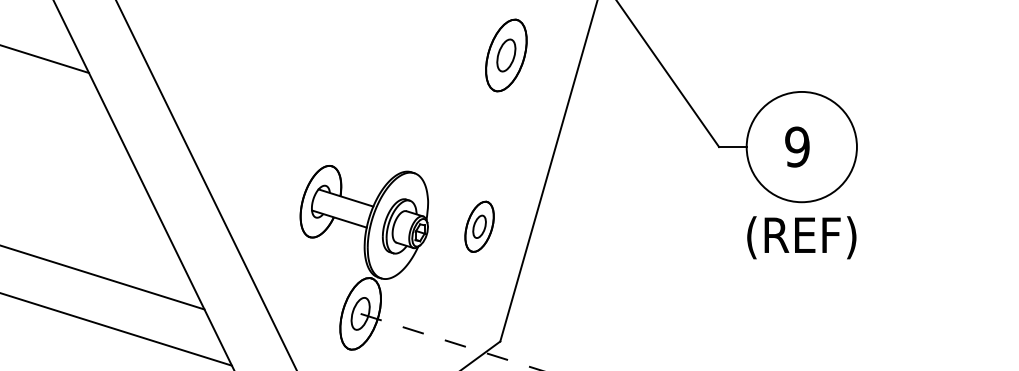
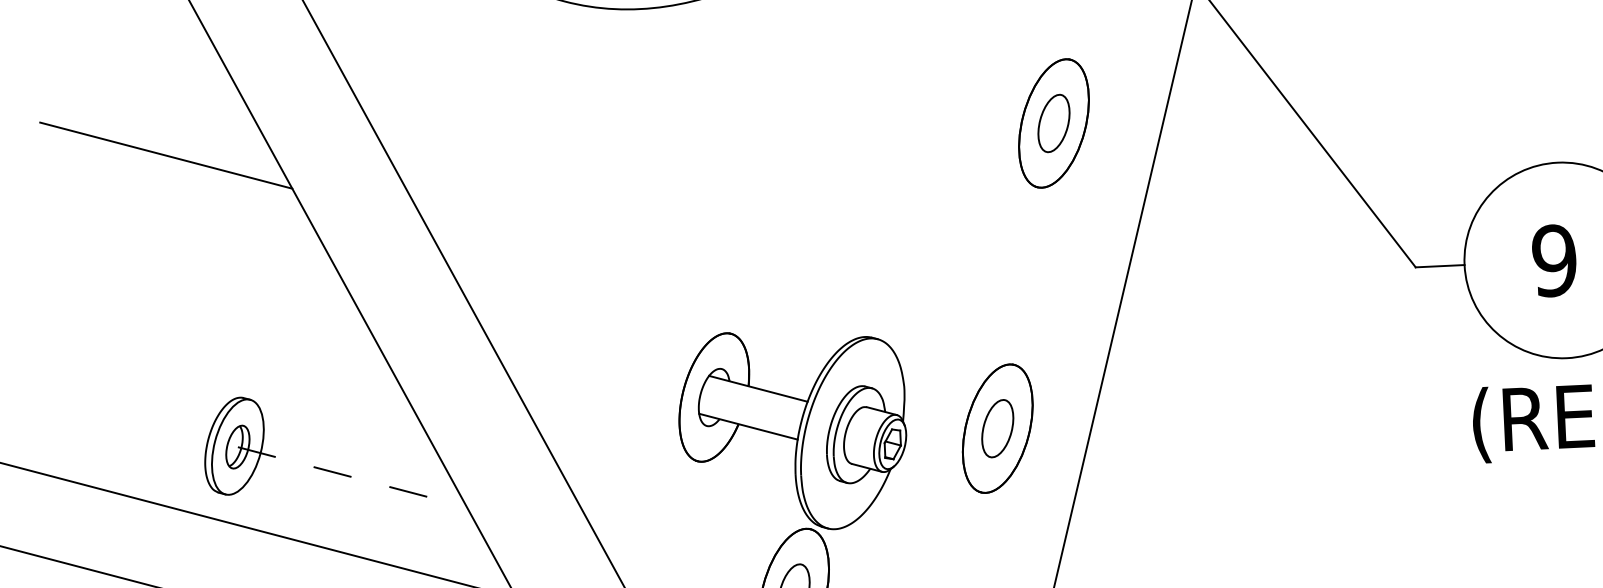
part: (506, 55) -> (1054, 123), moved
part: (479, 226) -> (997, 428), size x1.43
part: (93, 229) -> (313, 465), added

